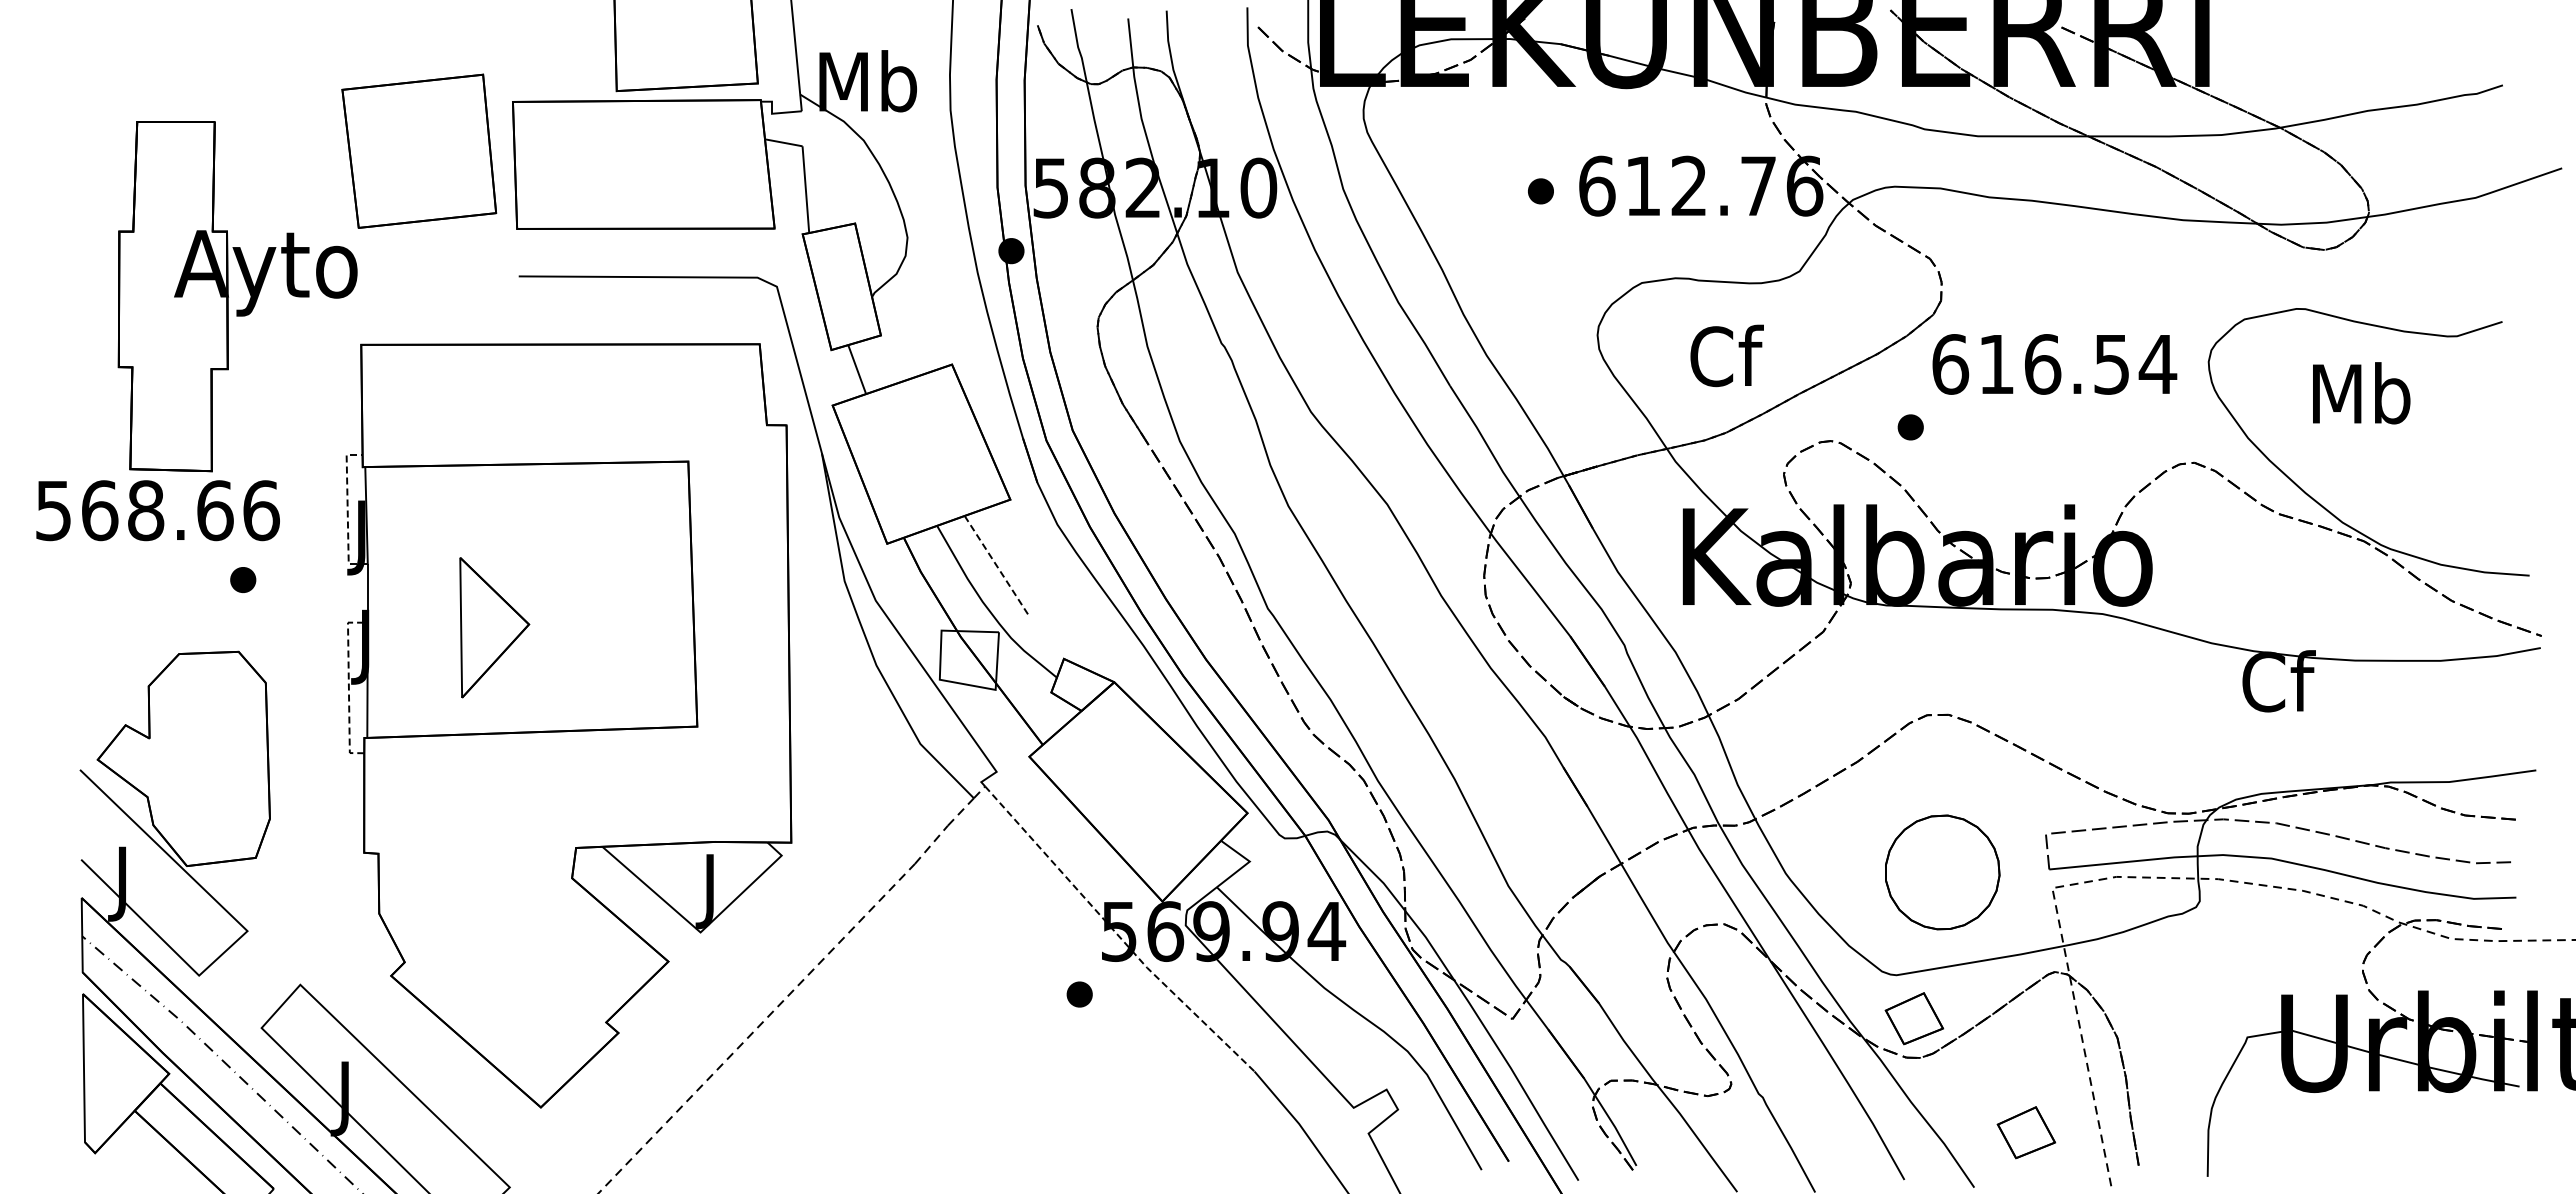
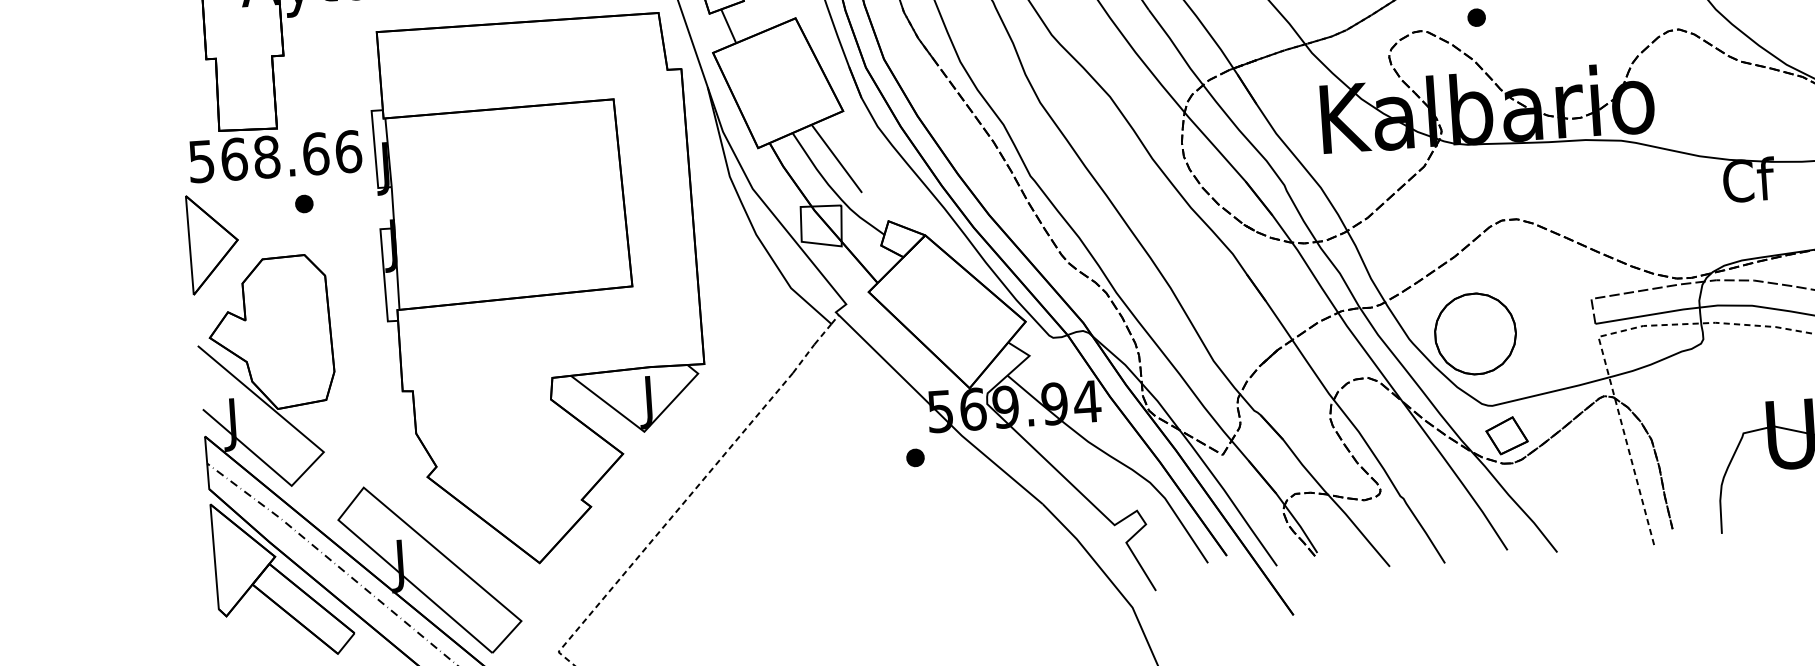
text: (157, 510) -> (275, 156), moved
line: (347, 511) -> (374, 150), dashed -> solid
line: (997, 566) -> (837, 159), dashed -> solid
part: (494, 627) -> (213, 243), moved
line: (348, 685) -> (383, 273), dashed -> solid
part: (1942, 872) -> (1475, 334), moved
line: (1116, 933) -> (938, 413), dashed -> solid
part: (2026, 1132) -> (1591, 511), removed

